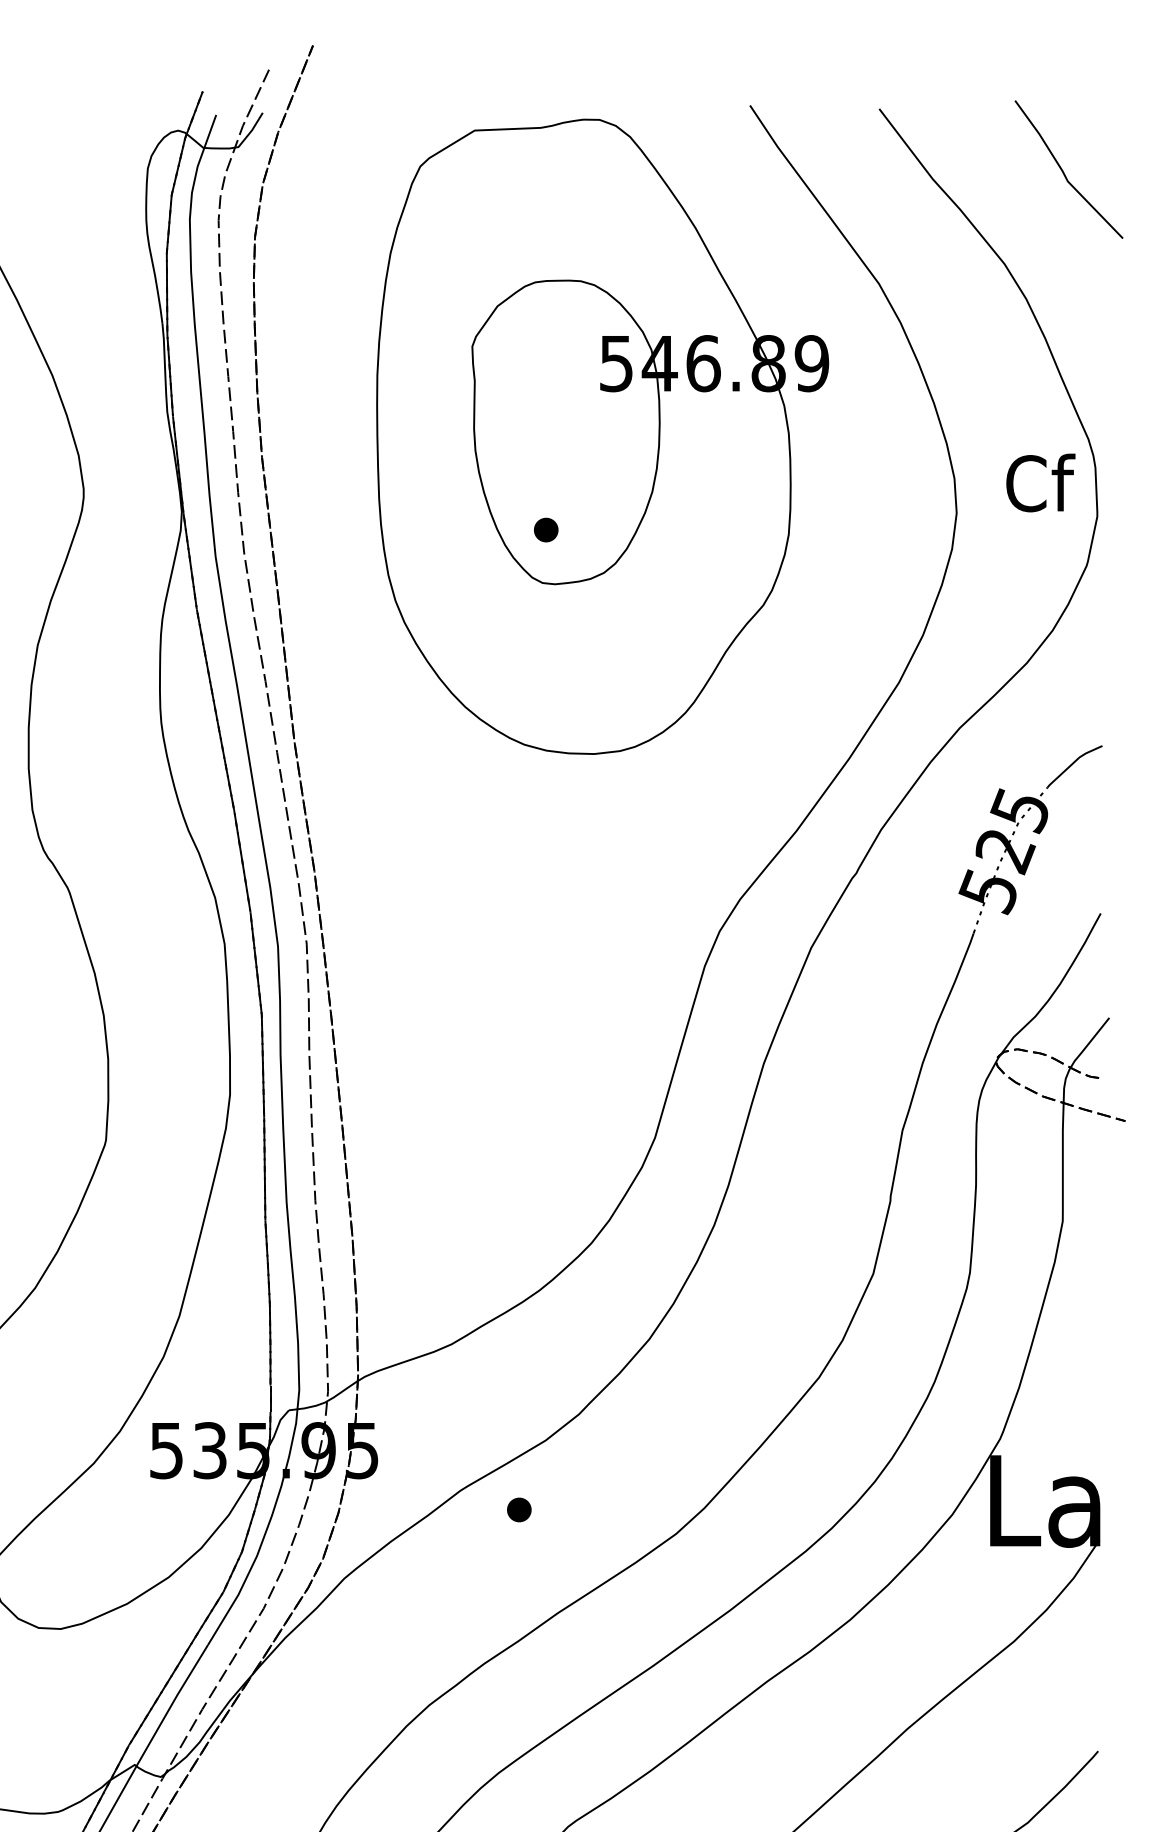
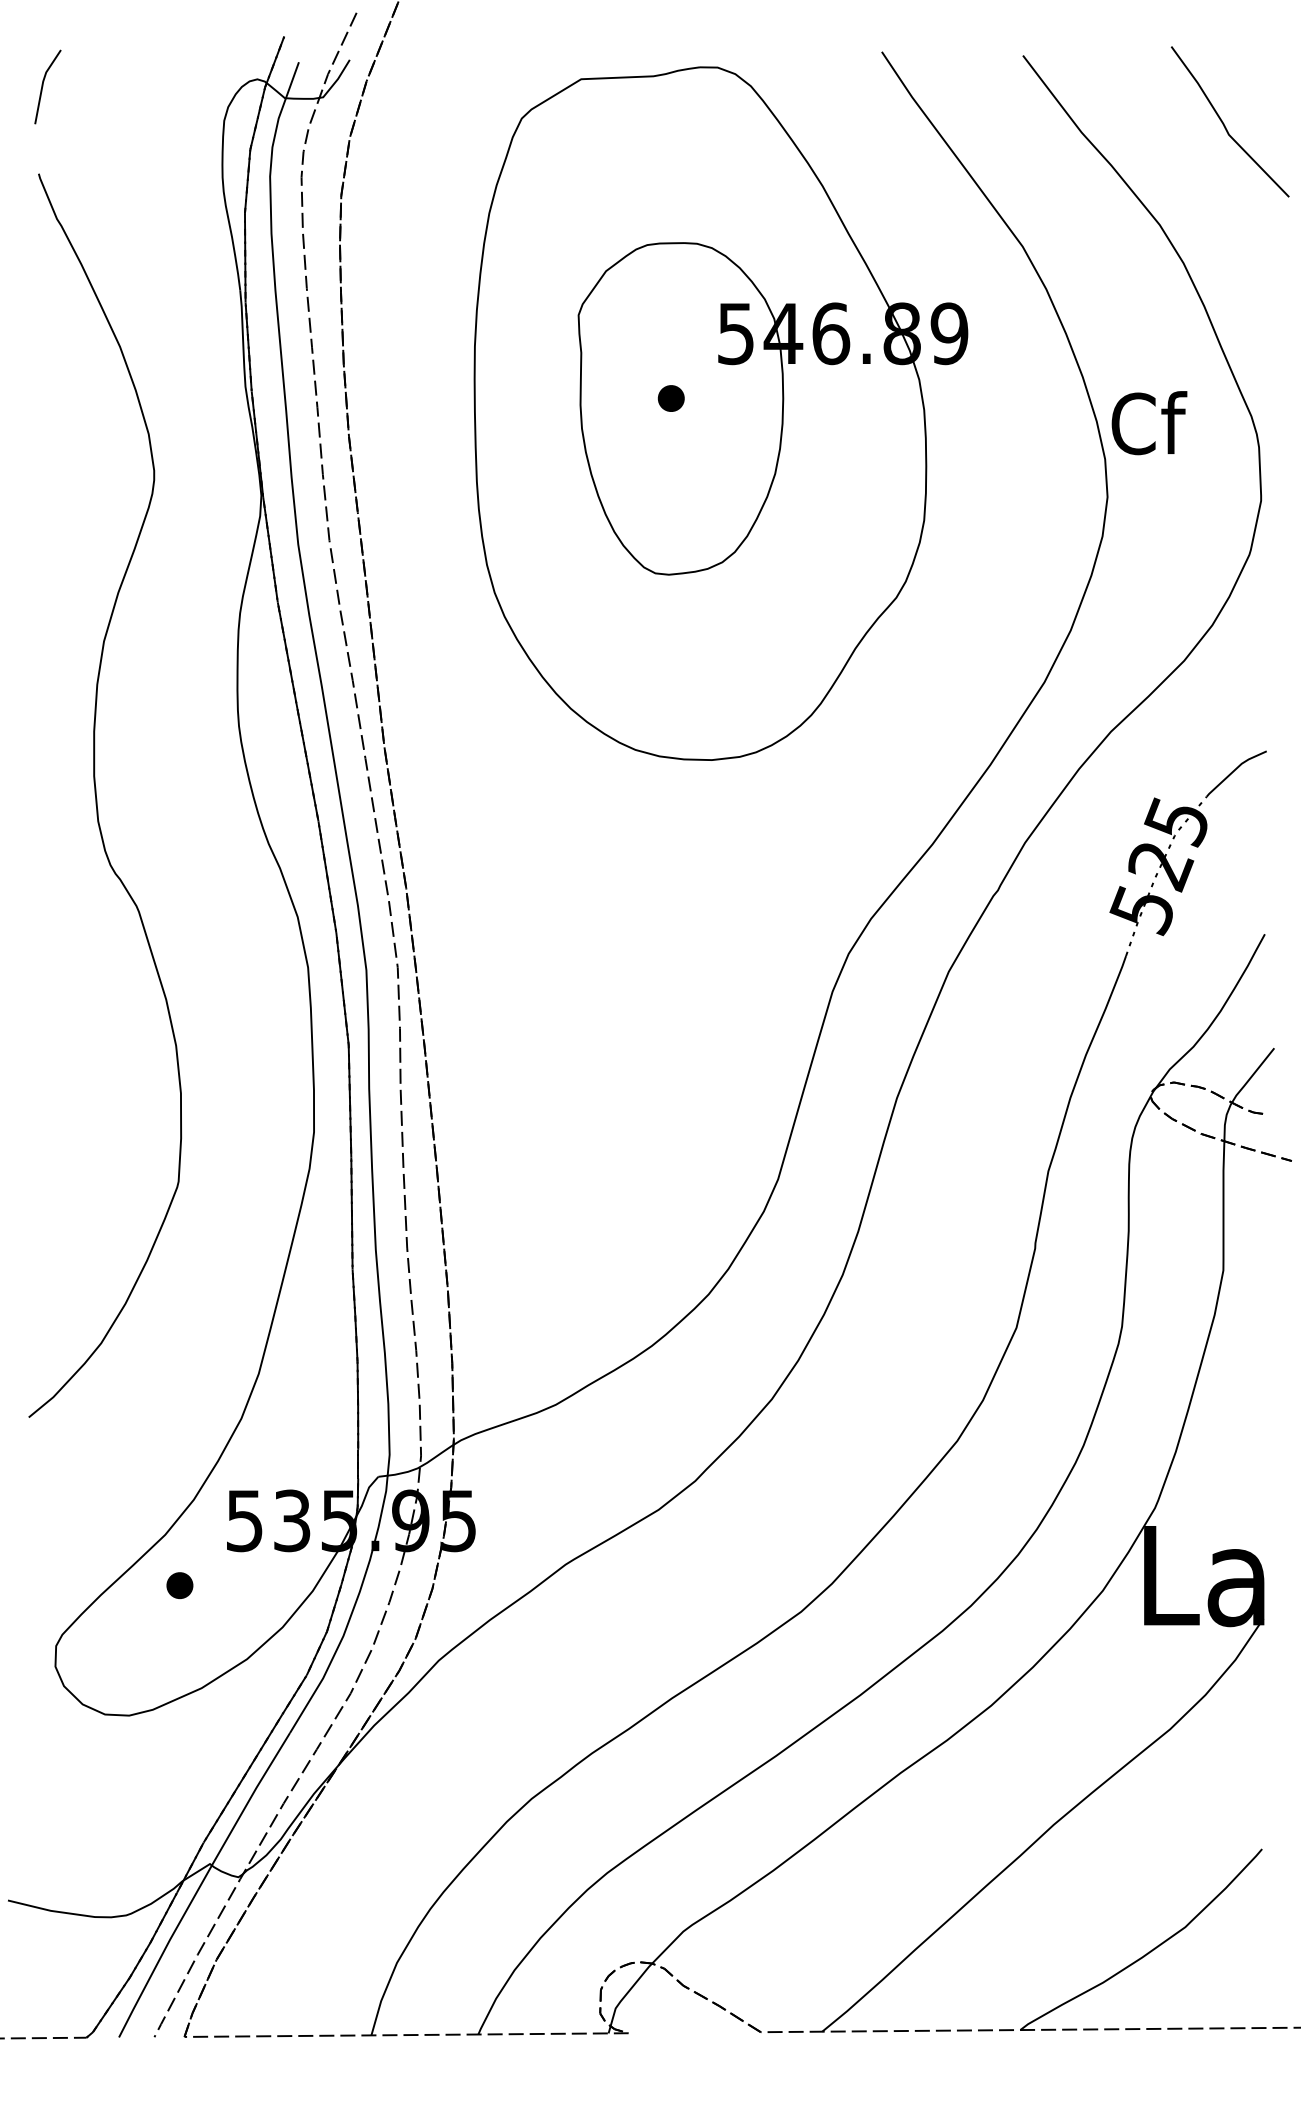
text: (1040, 483) -> (1149, 423), moved
part: (545, 530) -> (670, 398), moved
part: (518, 1509) -> (179, 1585), moved

